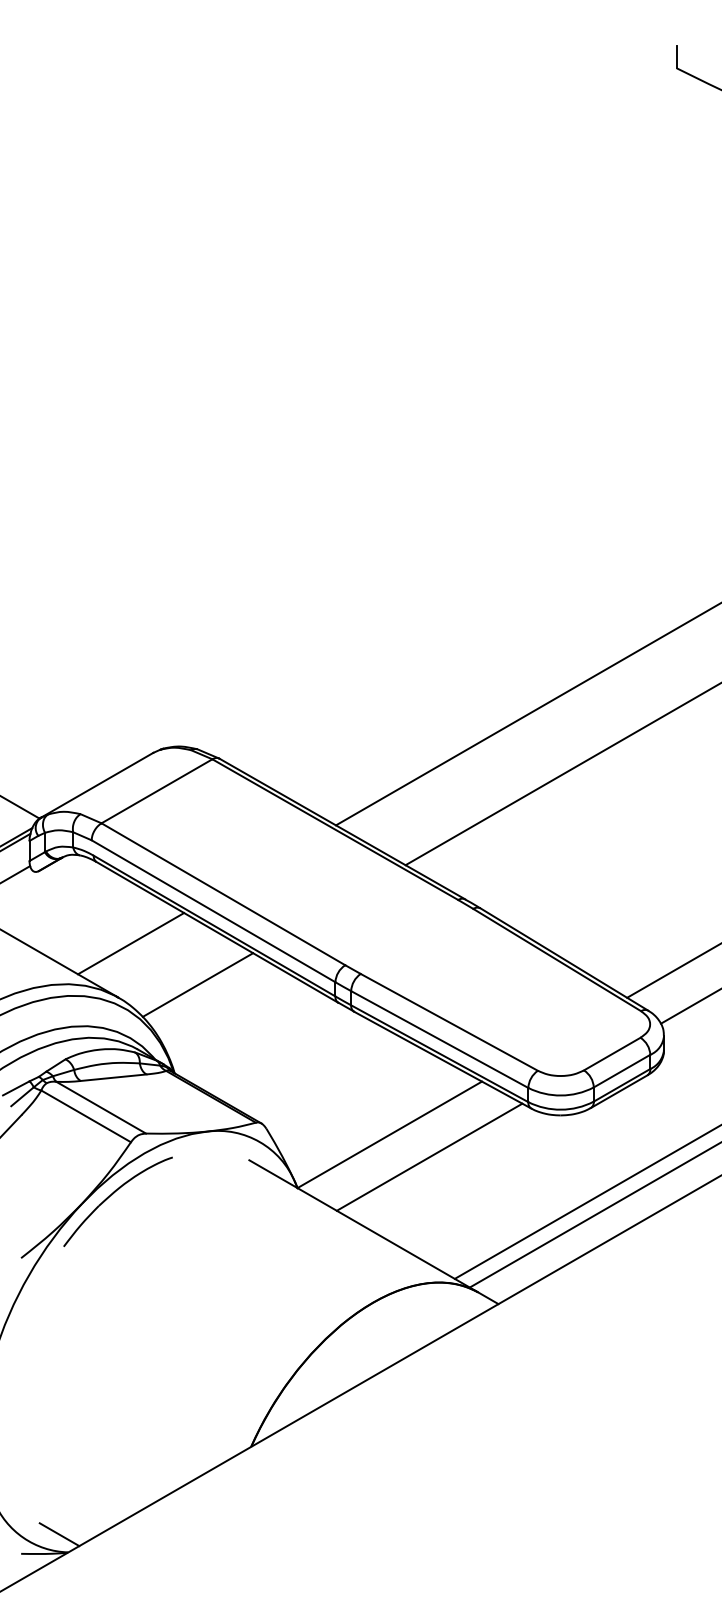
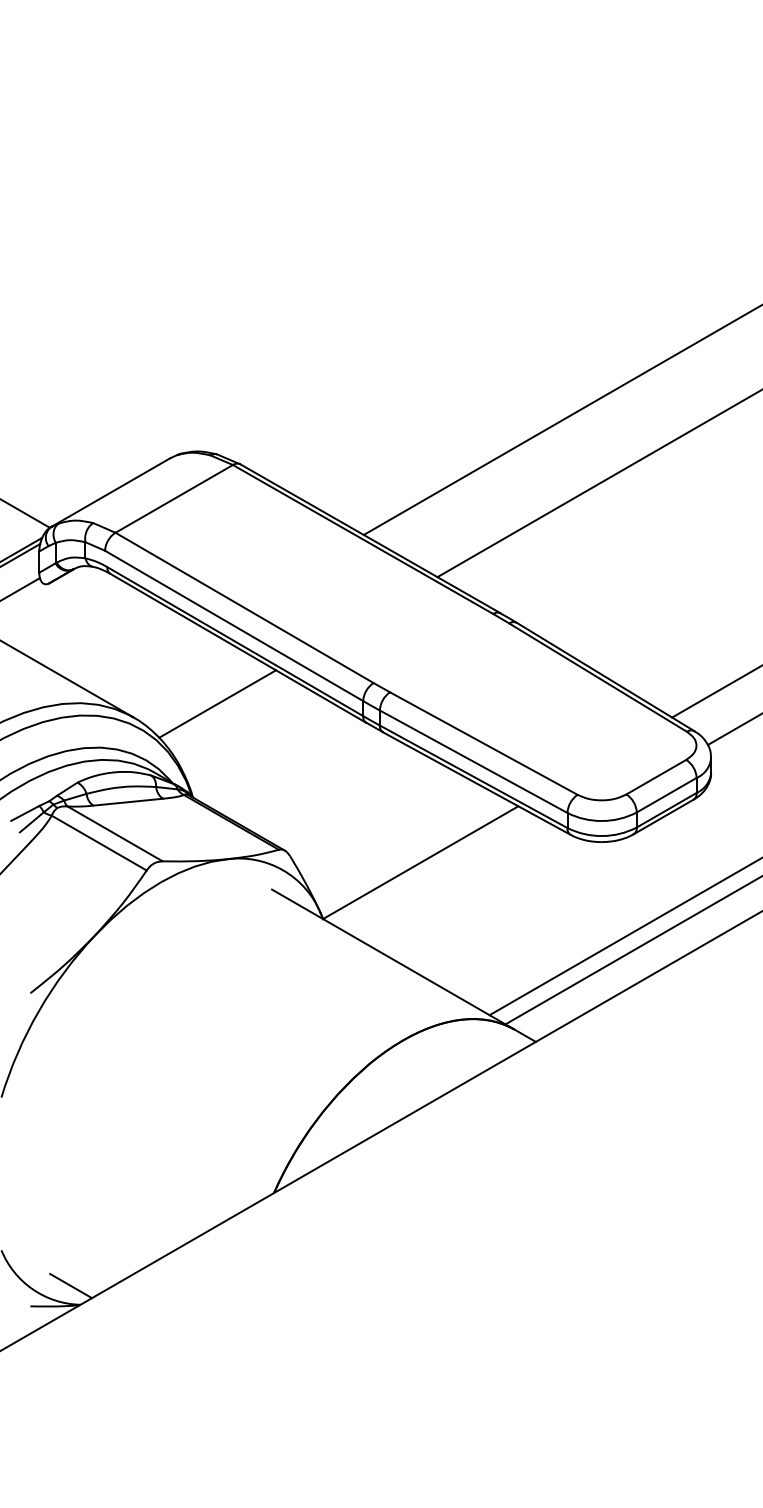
line: (131, 943) -> (147, 660), removed
line: (429, 1156) -> (462, 885), removed
part: (112, 1195) -> (127, 926), removed

